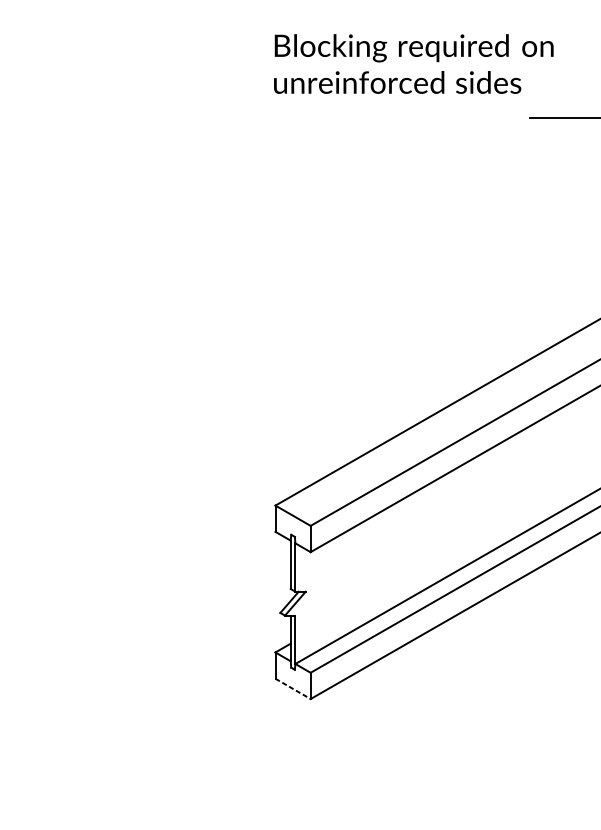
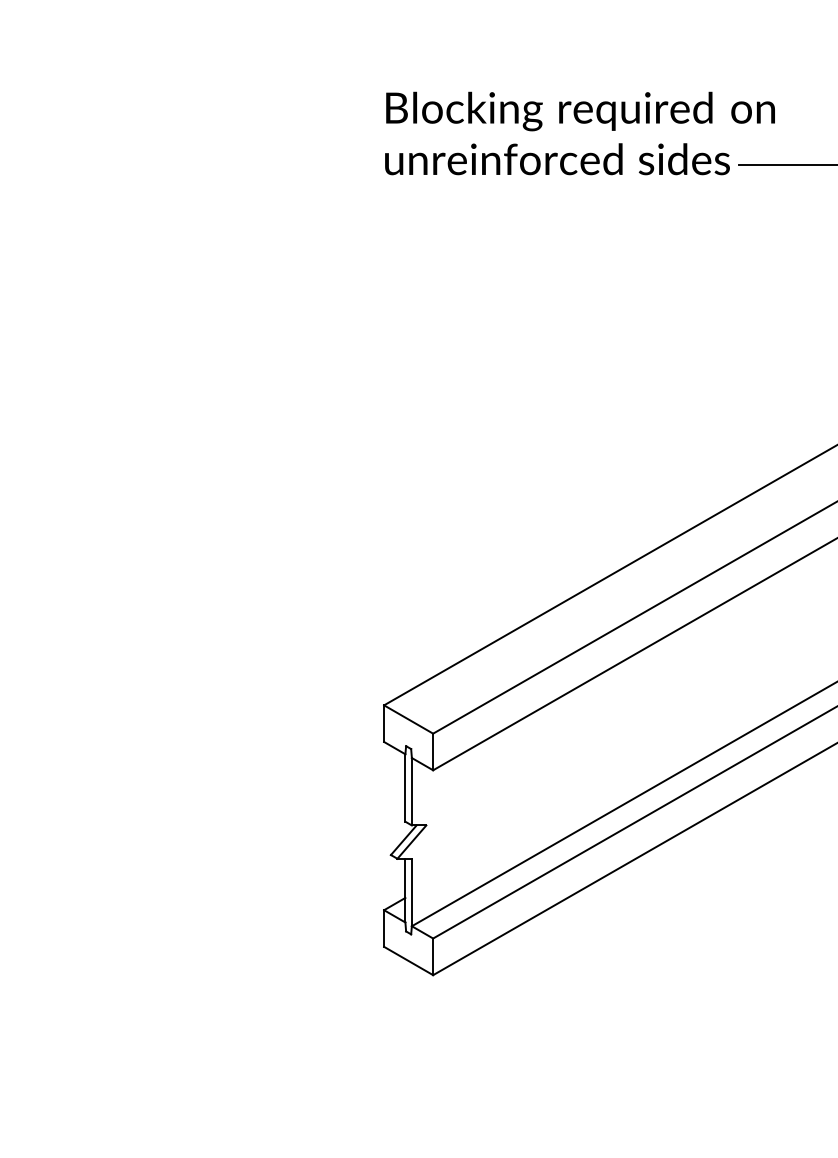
text: (413, 64) -> (579, 133), moved
line: (293, 689) -> (409, 961), dashed -> solid

